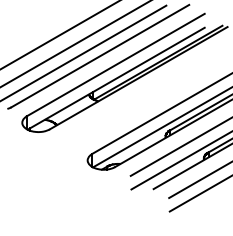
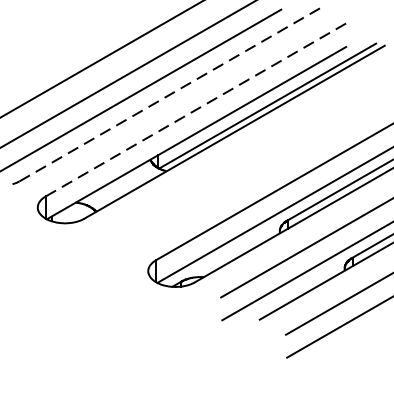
line: (100, 56) -> (169, 95), solid -> dashed
line: (115, 65) -> (195, 110), solid -> dashed

